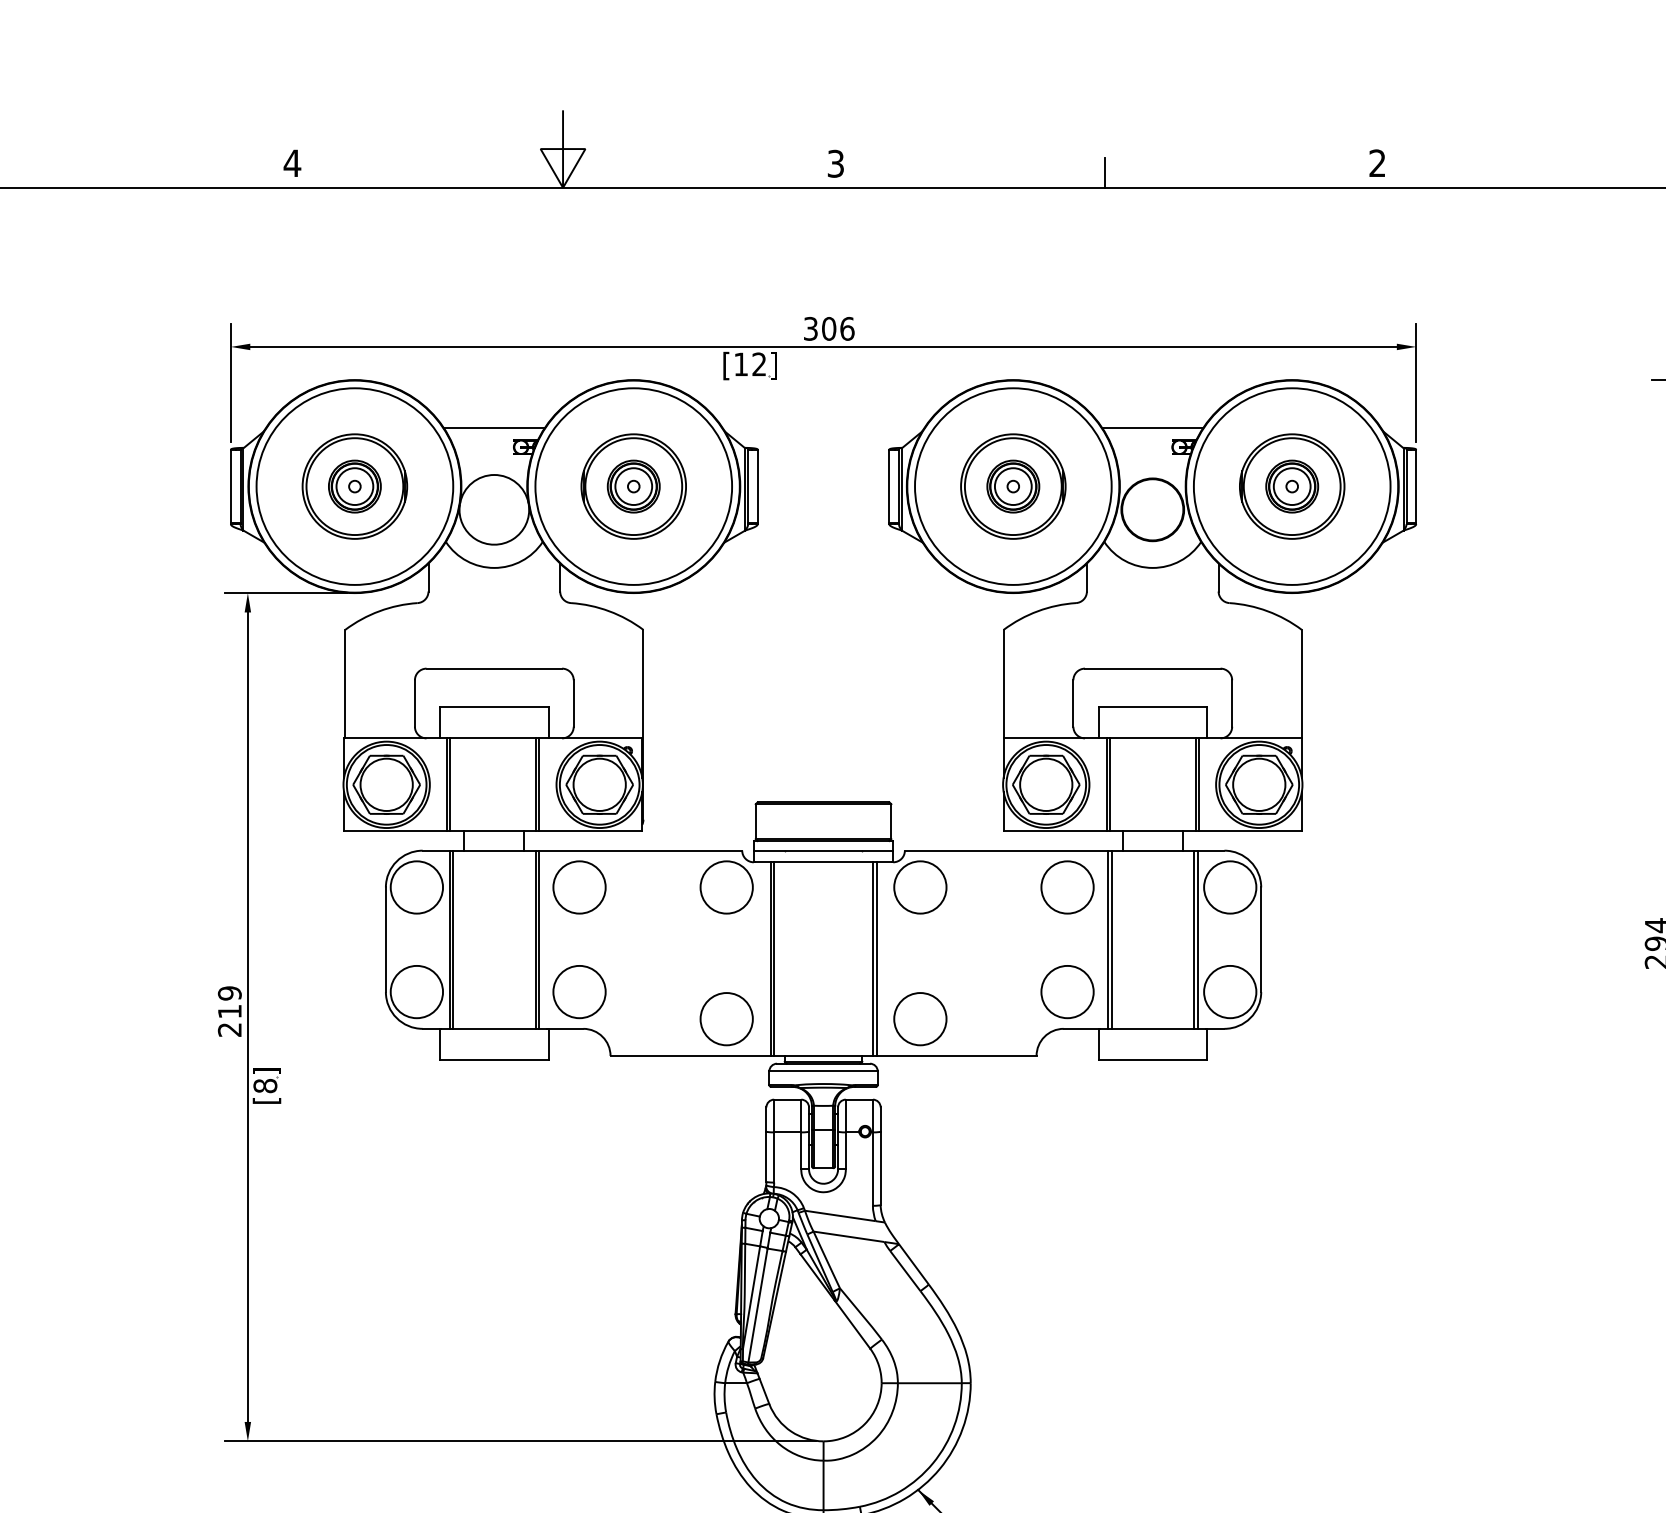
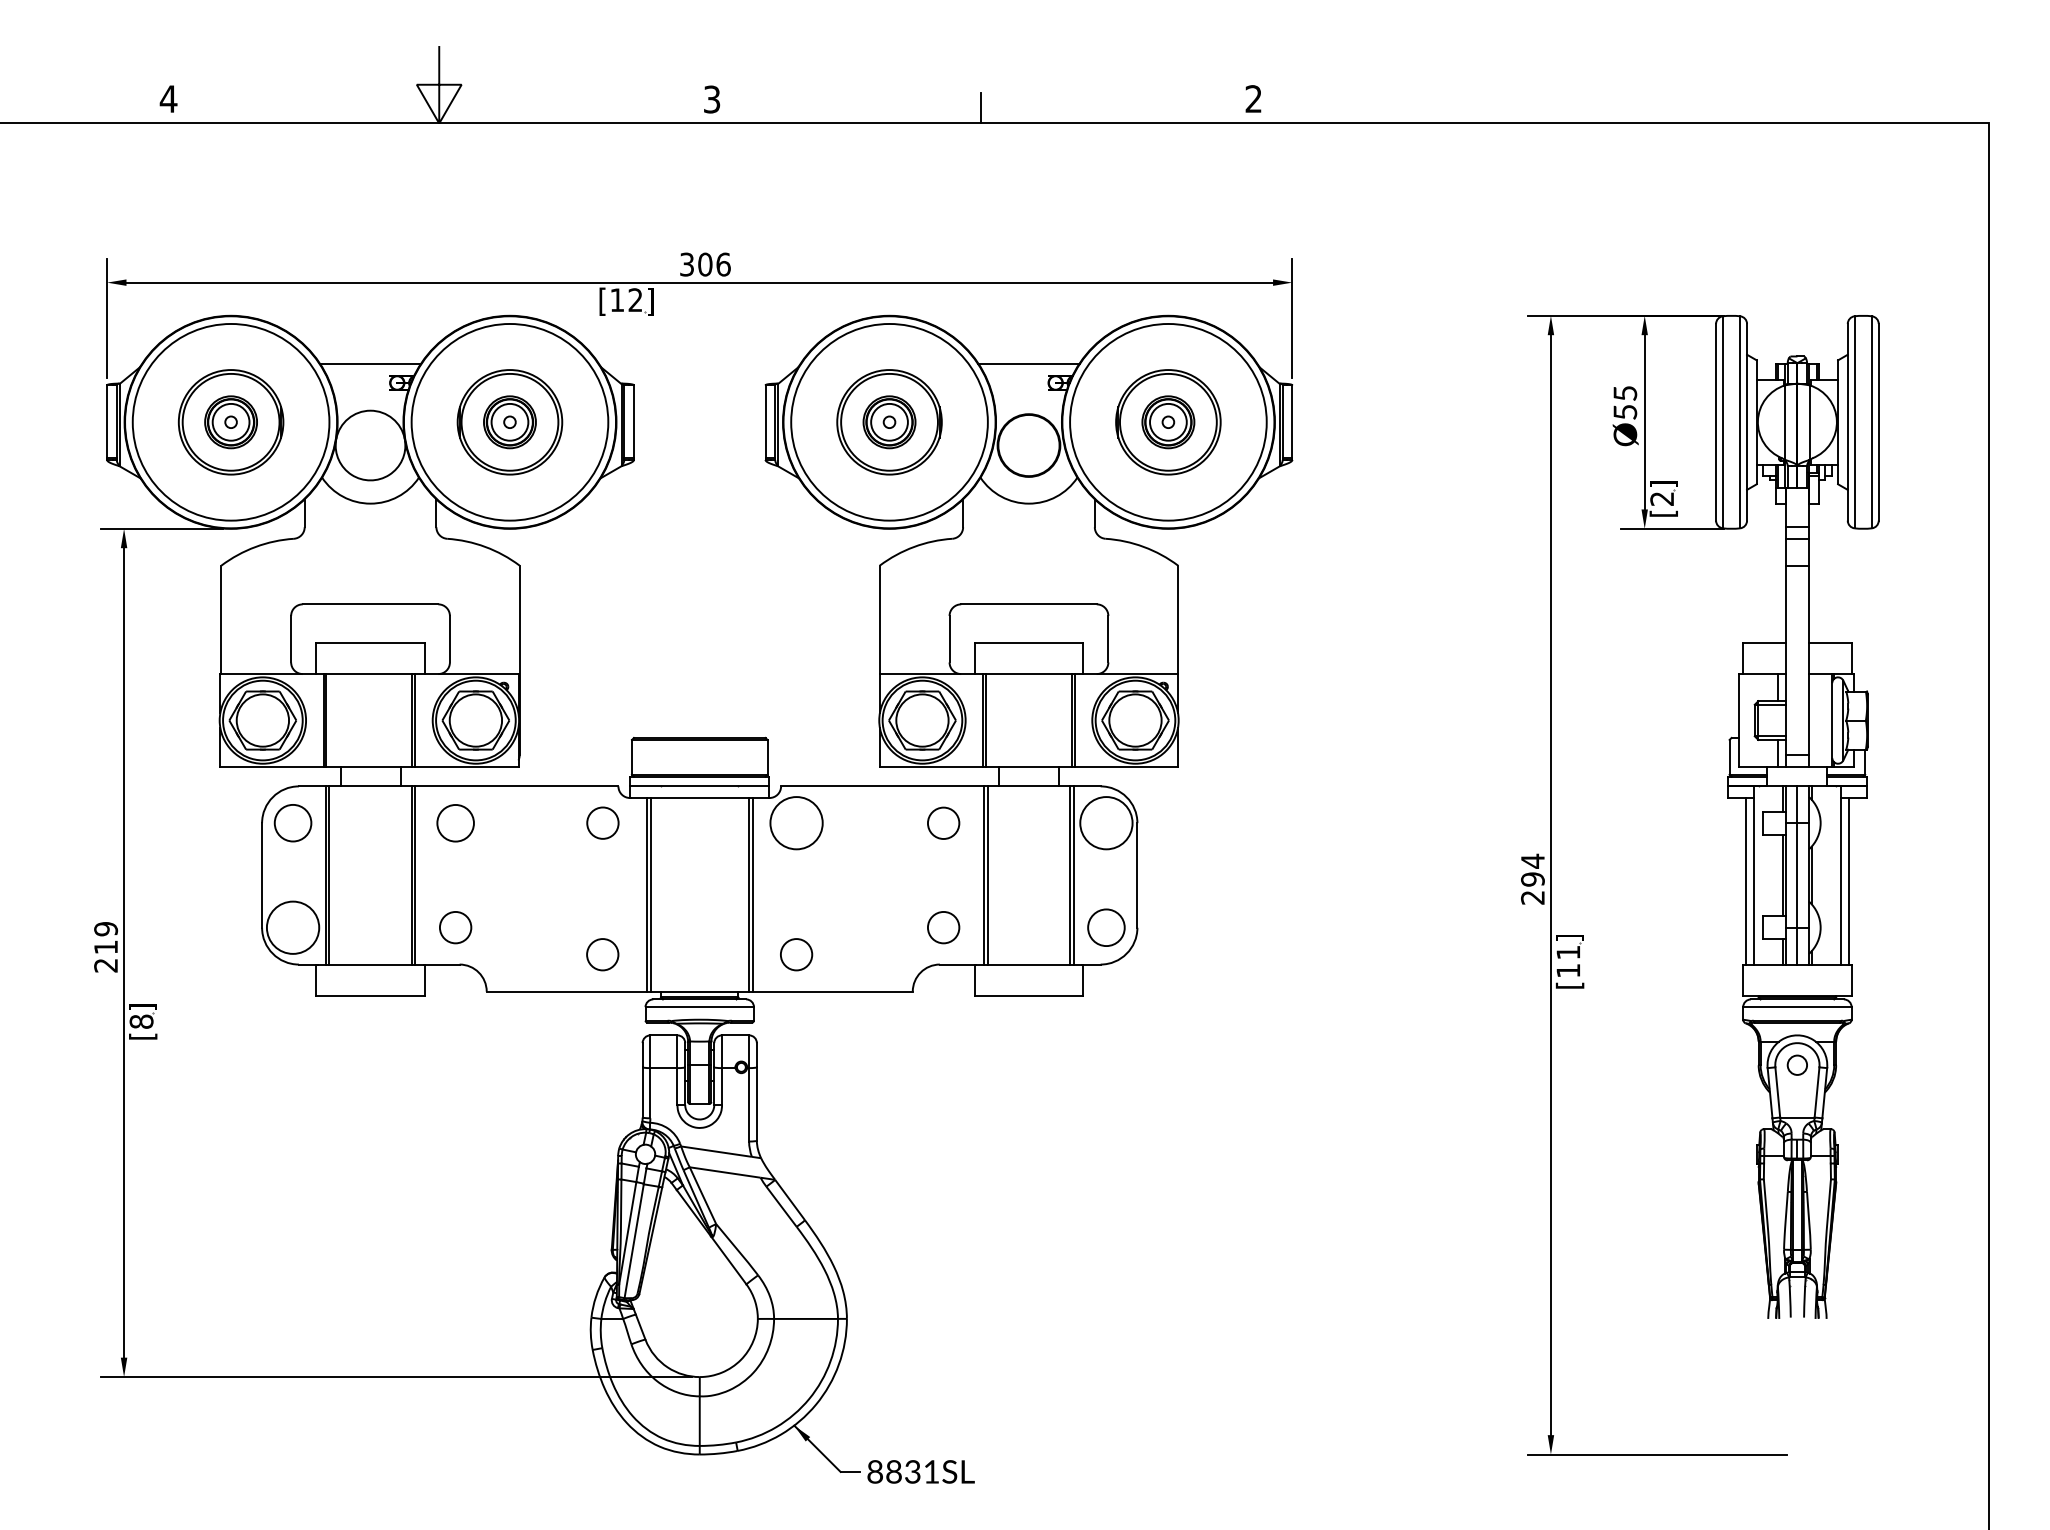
circle: (416, 887) -> (292, 823), size x0.7
circle: (579, 887) -> (455, 823), size x0.7
circle: (726, 887) -> (602, 823), size x0.6
circle: (1067, 887) -> (943, 823), size x0.6
circle: (579, 991) -> (455, 927), size x0.6
circle: (1067, 991) -> (943, 927), size x0.6
circle: (1230, 991) -> (1106, 927), size x0.7
circle: (726, 1018) -> (602, 954), size x0.6
circle: (920, 1018) -> (796, 954), size x0.6

